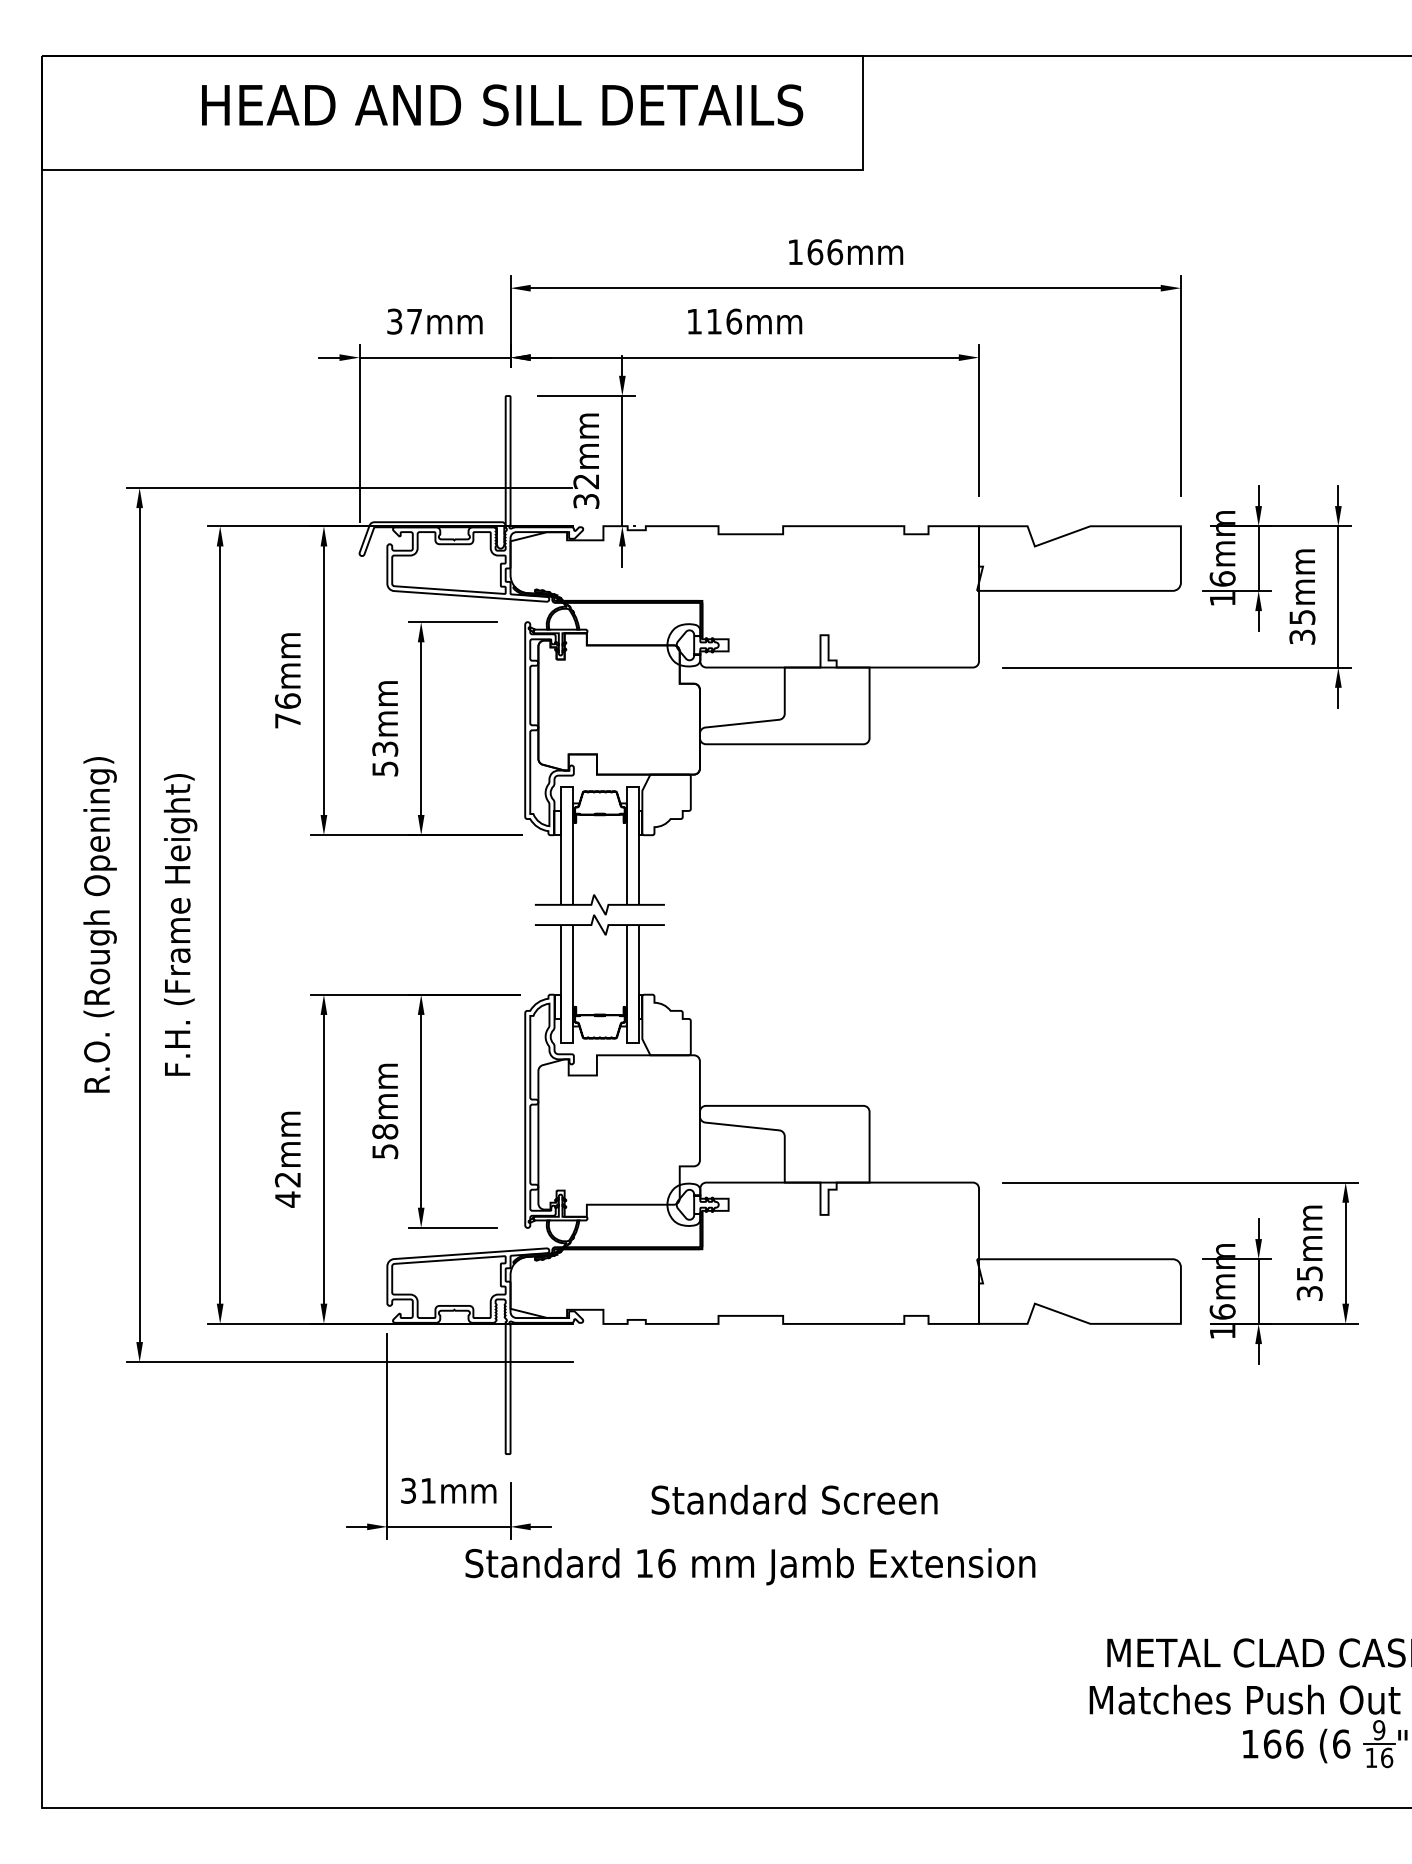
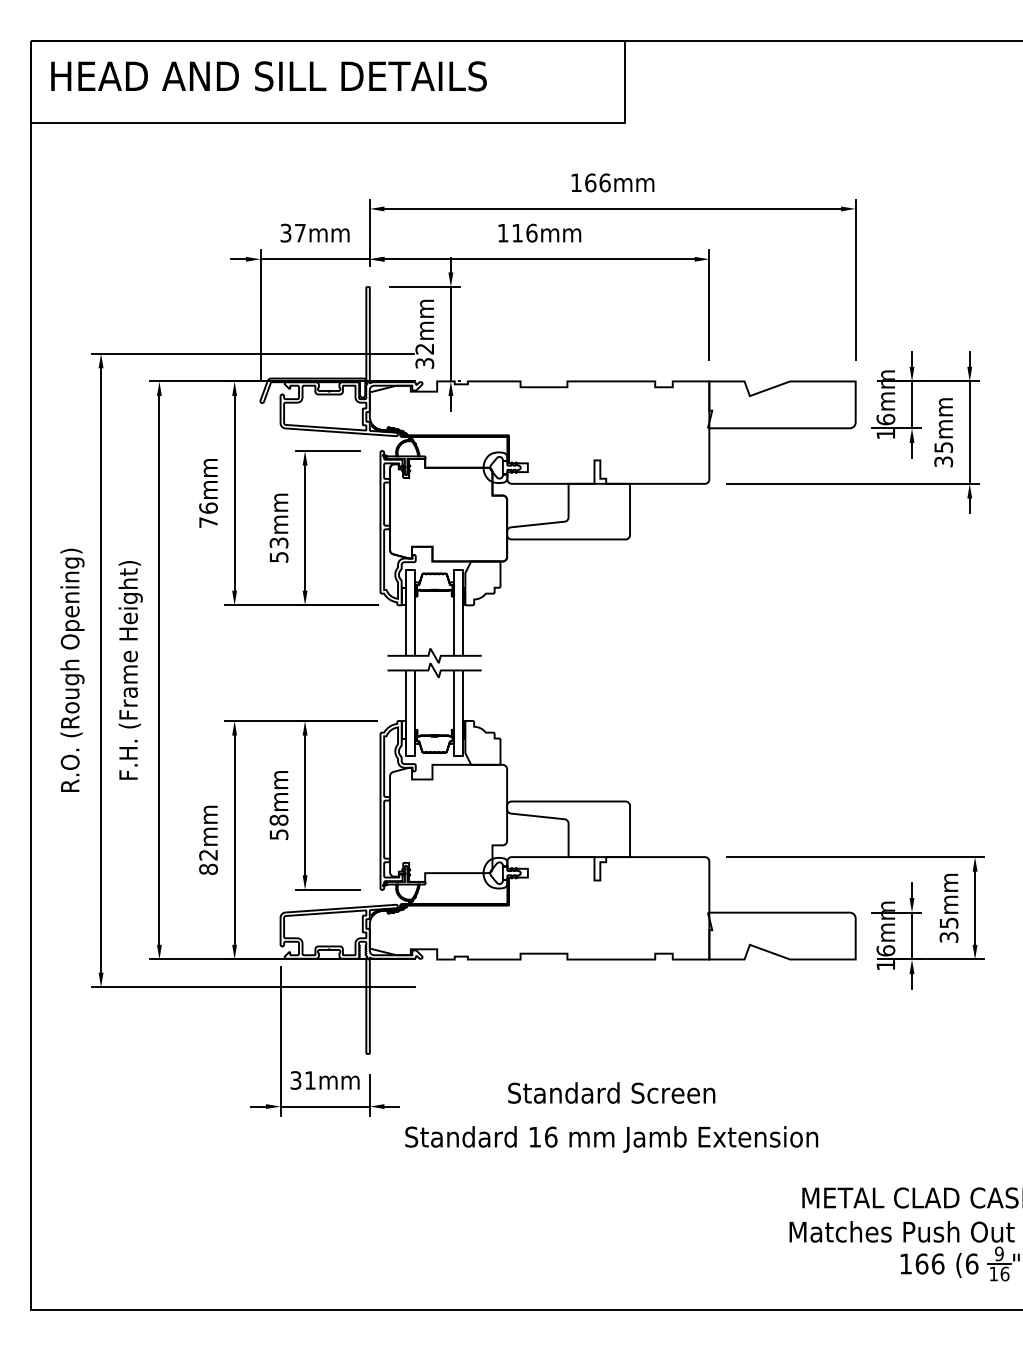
text: (501, 105) -> (268, 76), moved
text: (287, 1199) -> (208, 869), 42mm -> 82mm
text: (794, 1499) -> (611, 1092), moved
text: (750, 1566) -> (611, 1139), moved

